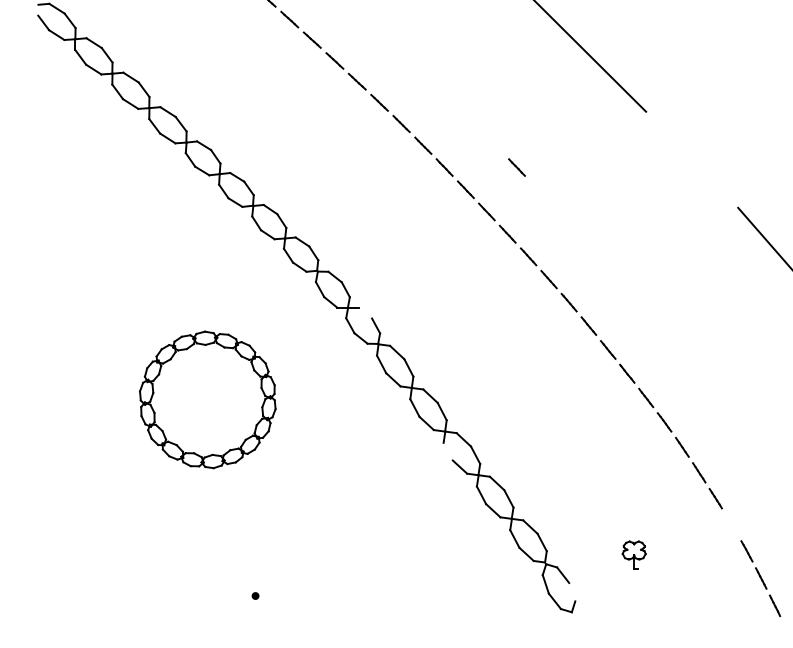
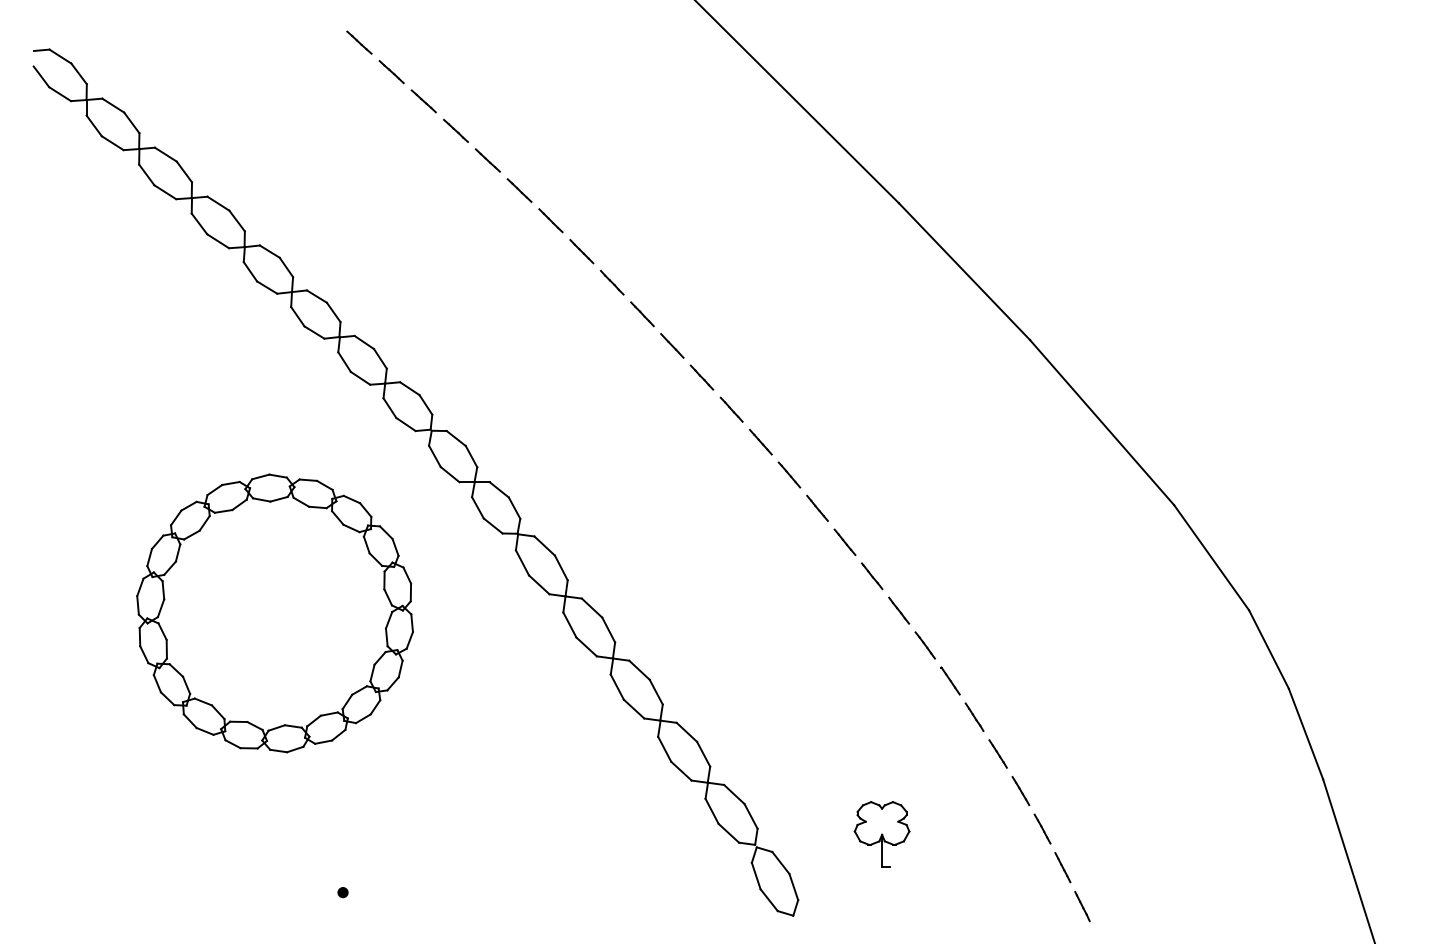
line: (692, 159) -> (964, 271), added
line: (516, 167) -> (714, 282), removed
line: (364, 312) -> (498, 489), added
part: (207, 399) -> (274, 613), size x1.43
line: (447, 451) -> (616, 686), added
line: (731, 524) -> (1020, 790), added
part: (633, 555) -> (881, 834), size x1.67
line: (572, 592) -> (793, 887), added

